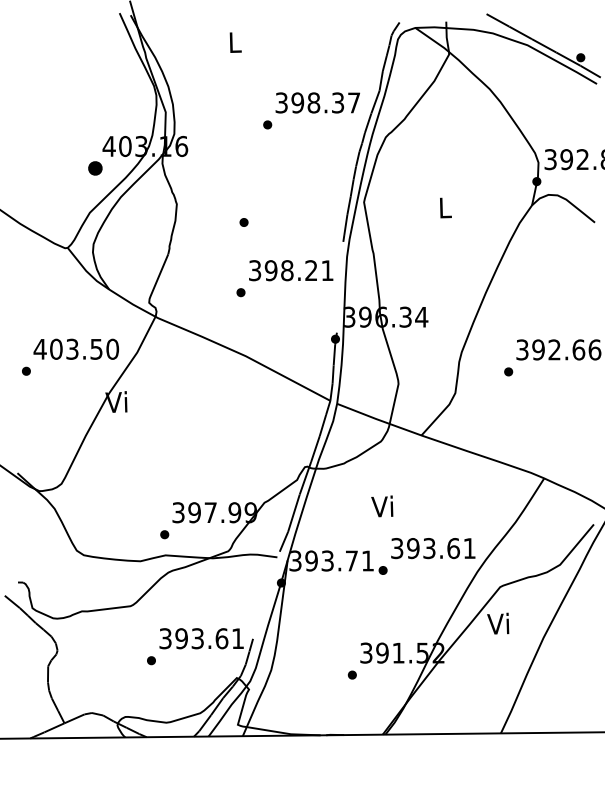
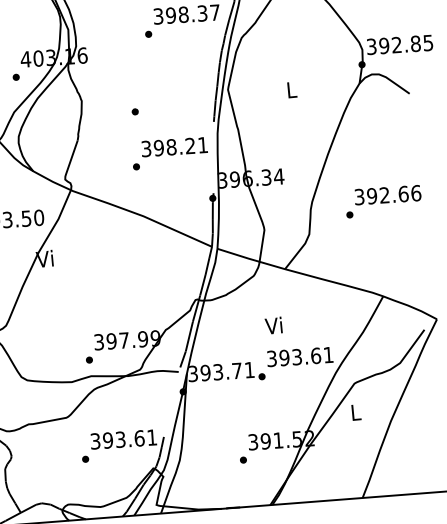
part: (95, 168) -> (16, 77), size x0.62
text: (382, 506) -> (273, 325), moved
text: (498, 623) -> (355, 412), Vi -> L

